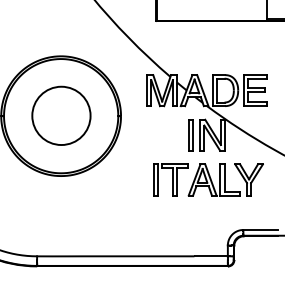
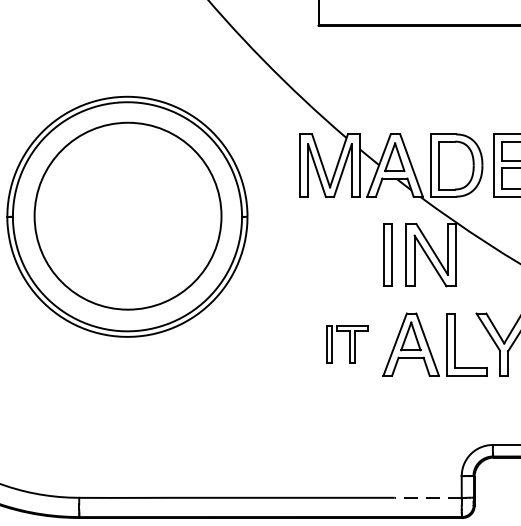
circle: (61, 115) -> (128, 215), size x1.6
part: (170, 179) -> (346, 343), size x0.6
line: (211, 256) -> (428, 498), solid -> dashed

